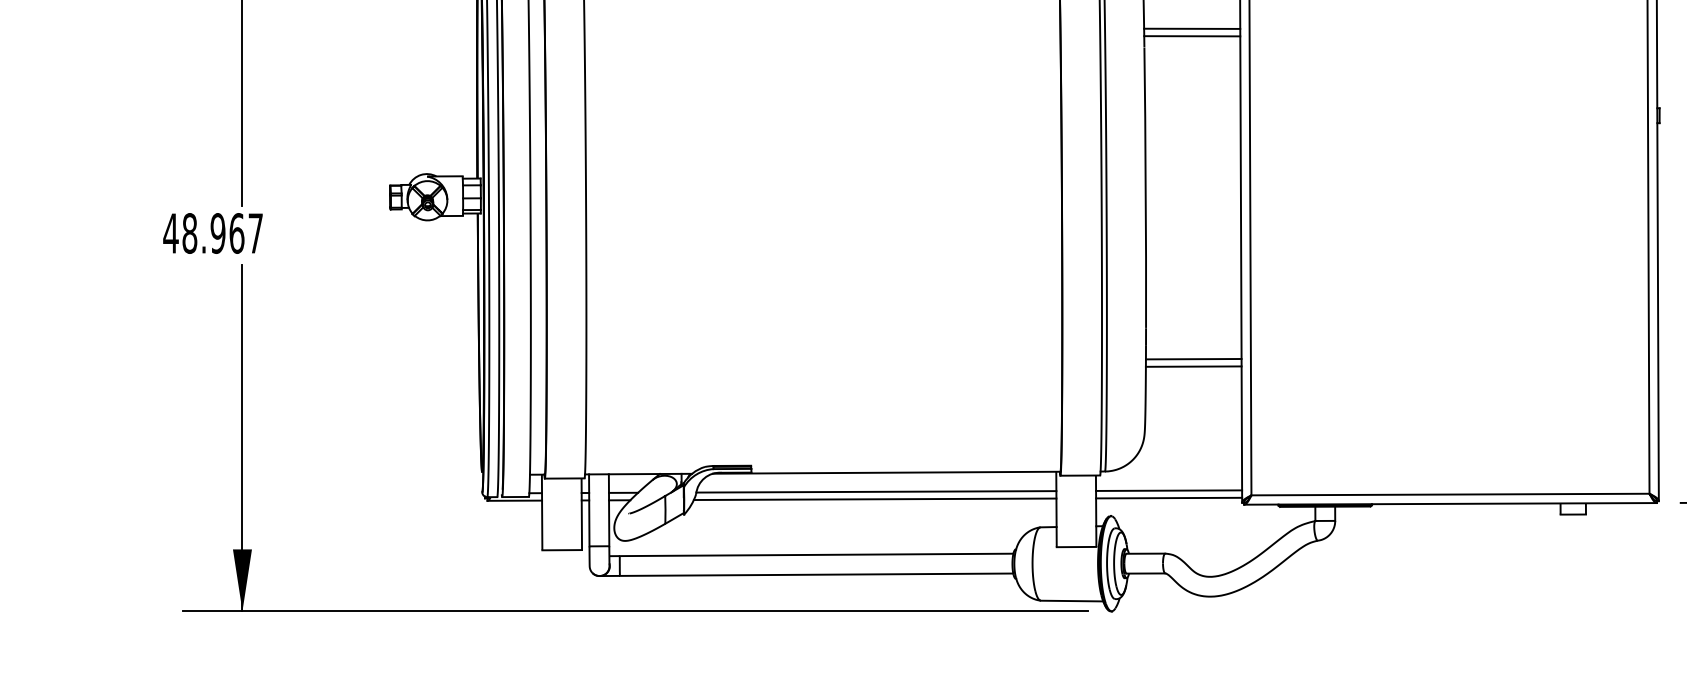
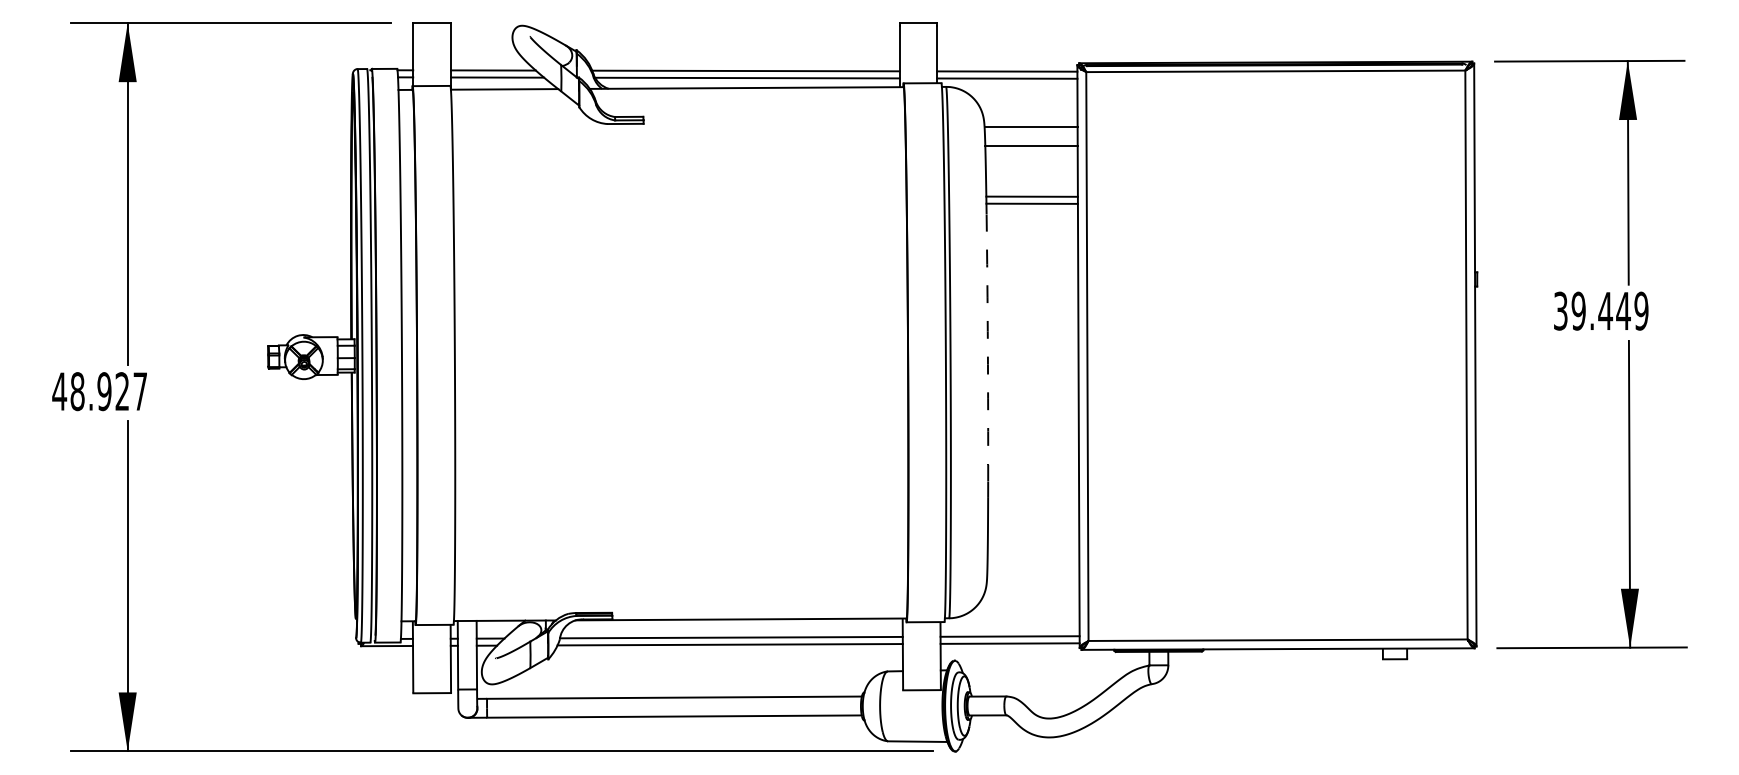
arc: (1145, 188) -> (987, 348), solid -> dashed
text: (236, 233) -> (122, 391), 48.967 -> 48.927
line: (1193, 359) -> (1033, 511), removed
line: (1193, 366) -> (1033, 518), removed

